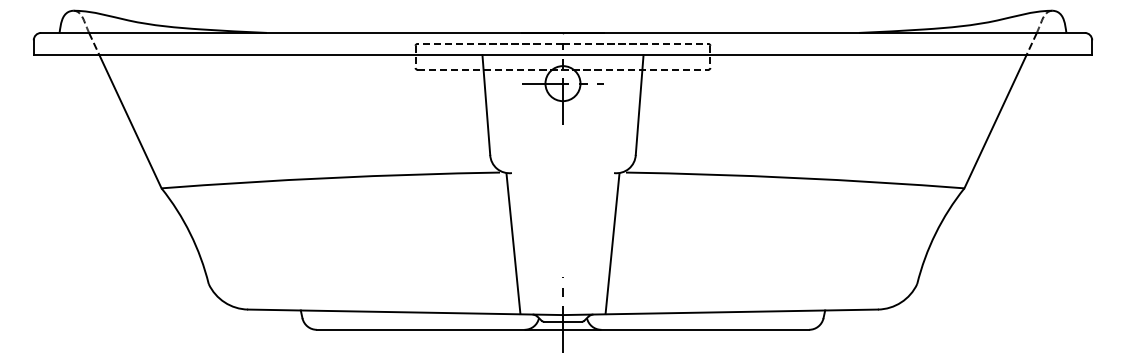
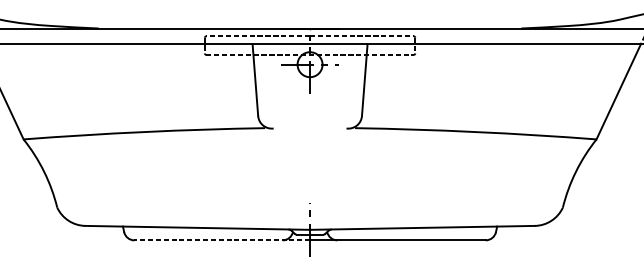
line: (513, 244) -> (274, 179), removed
line: (612, 244) -> (345, 179), removed
line: (439, 329) -> (221, 240), solid -> dashed

